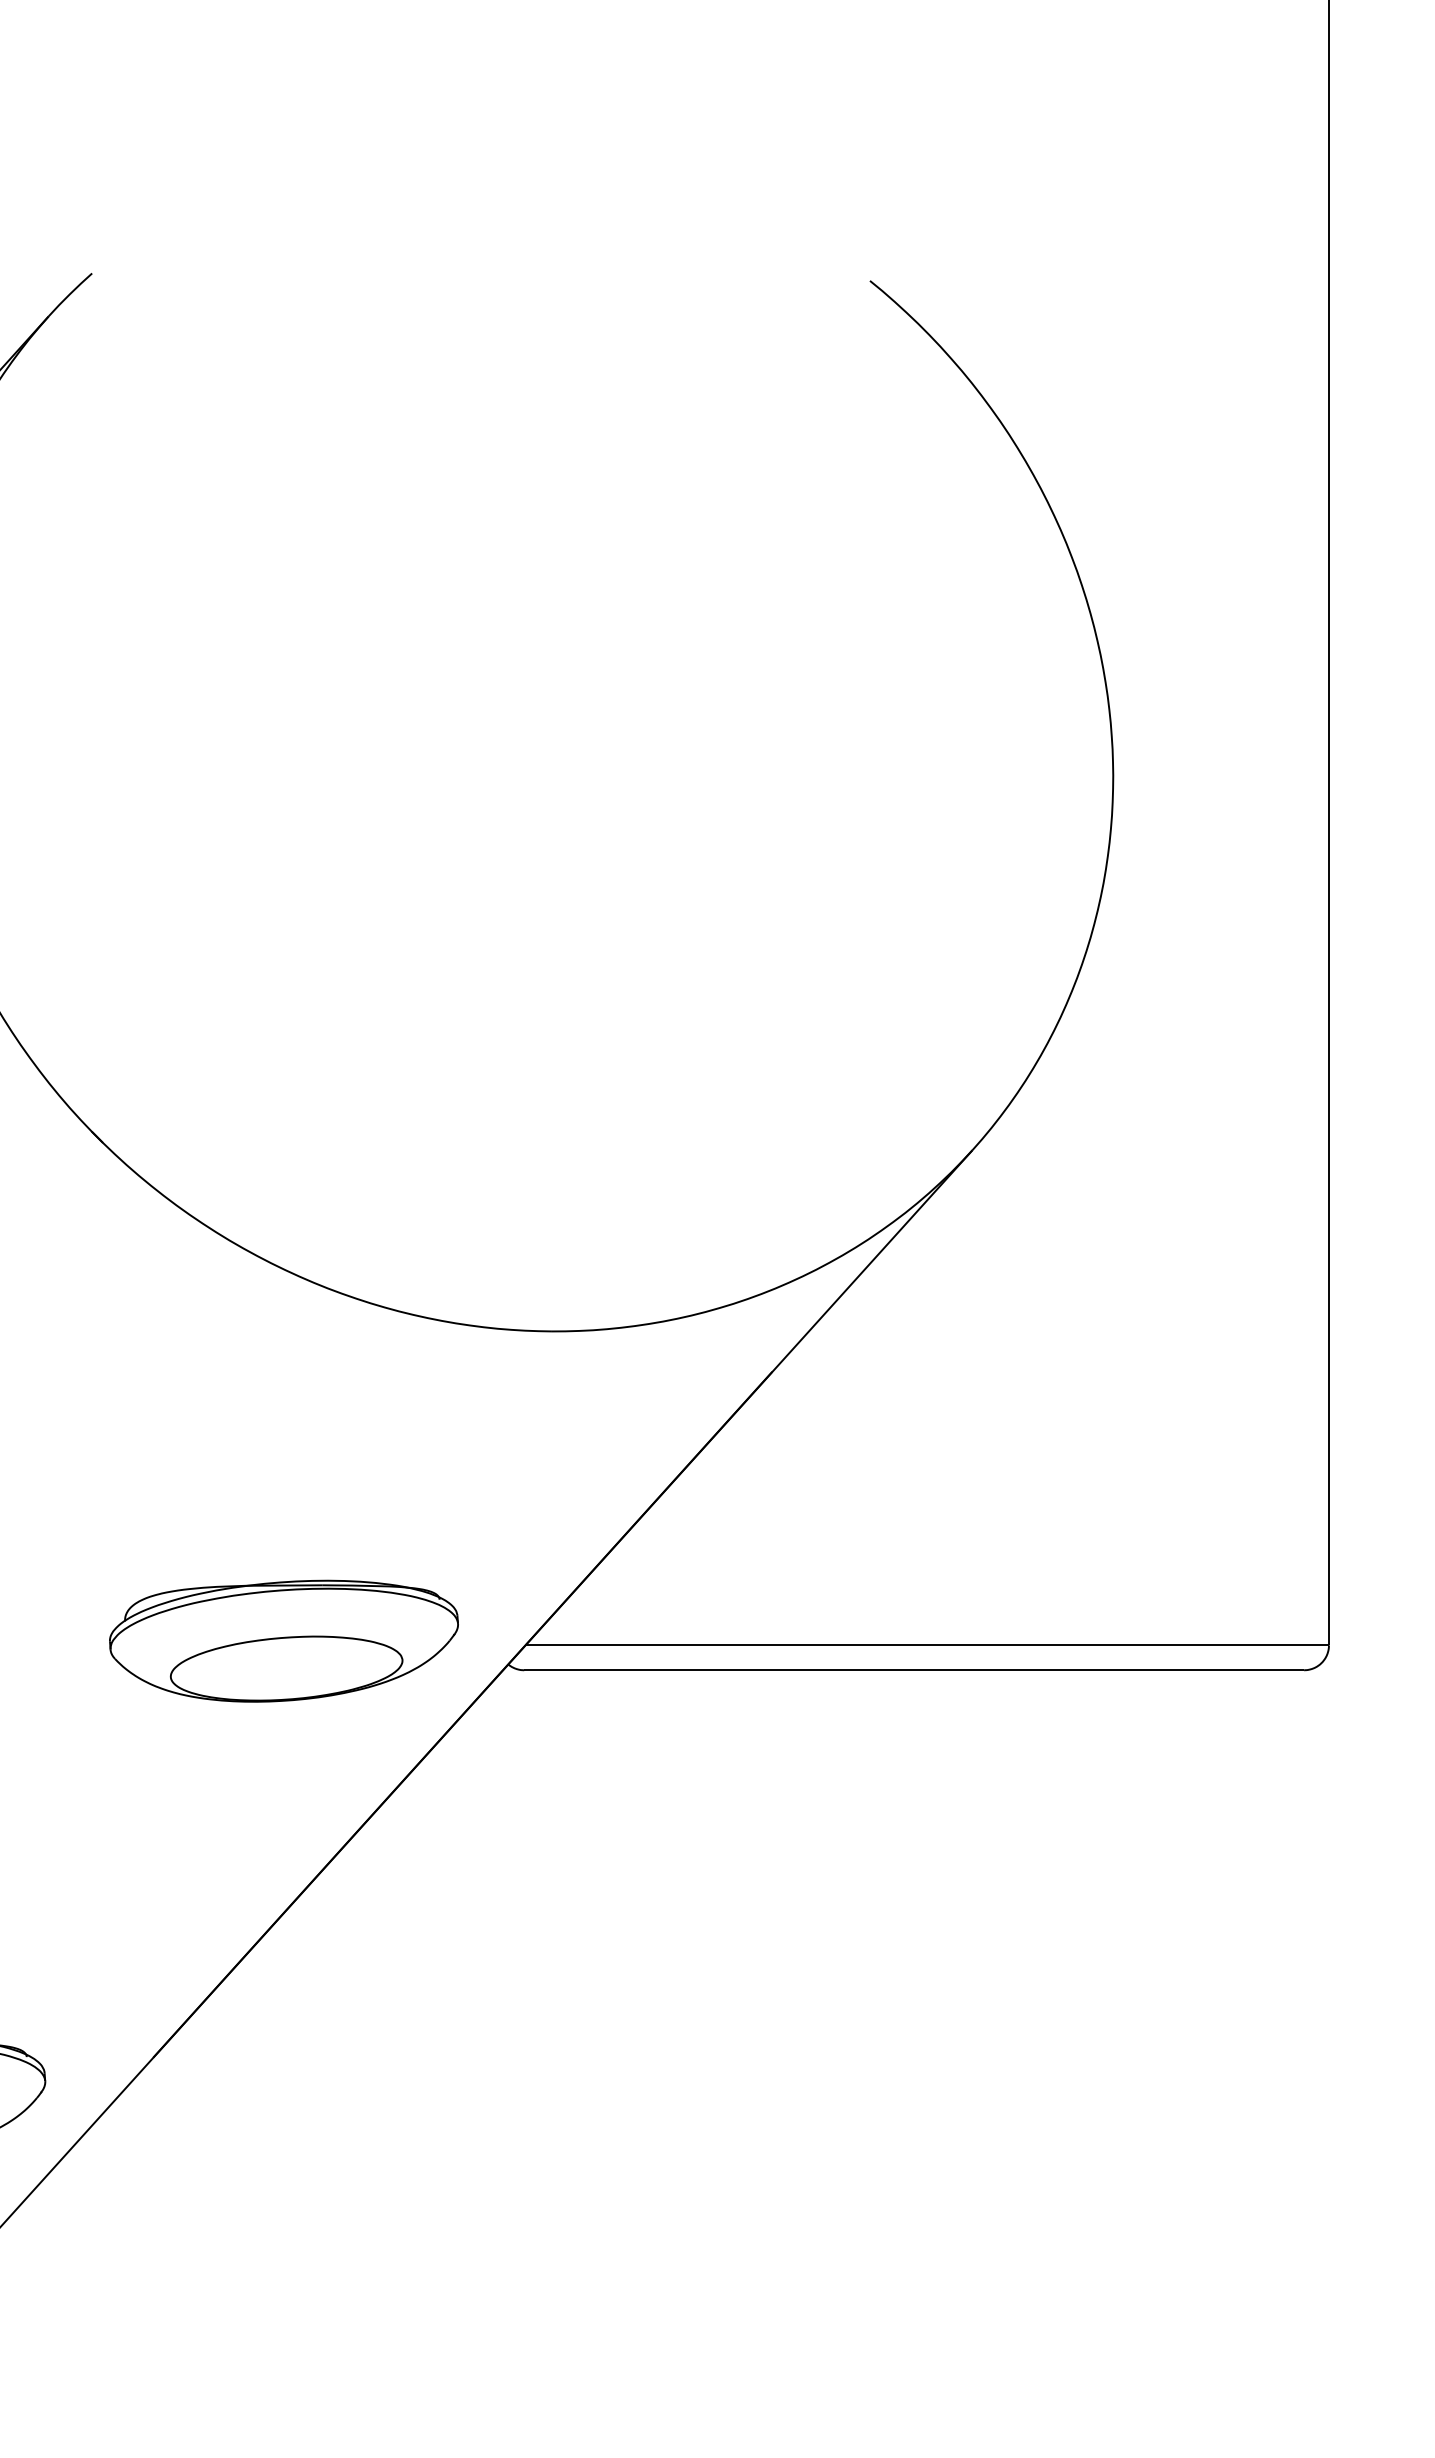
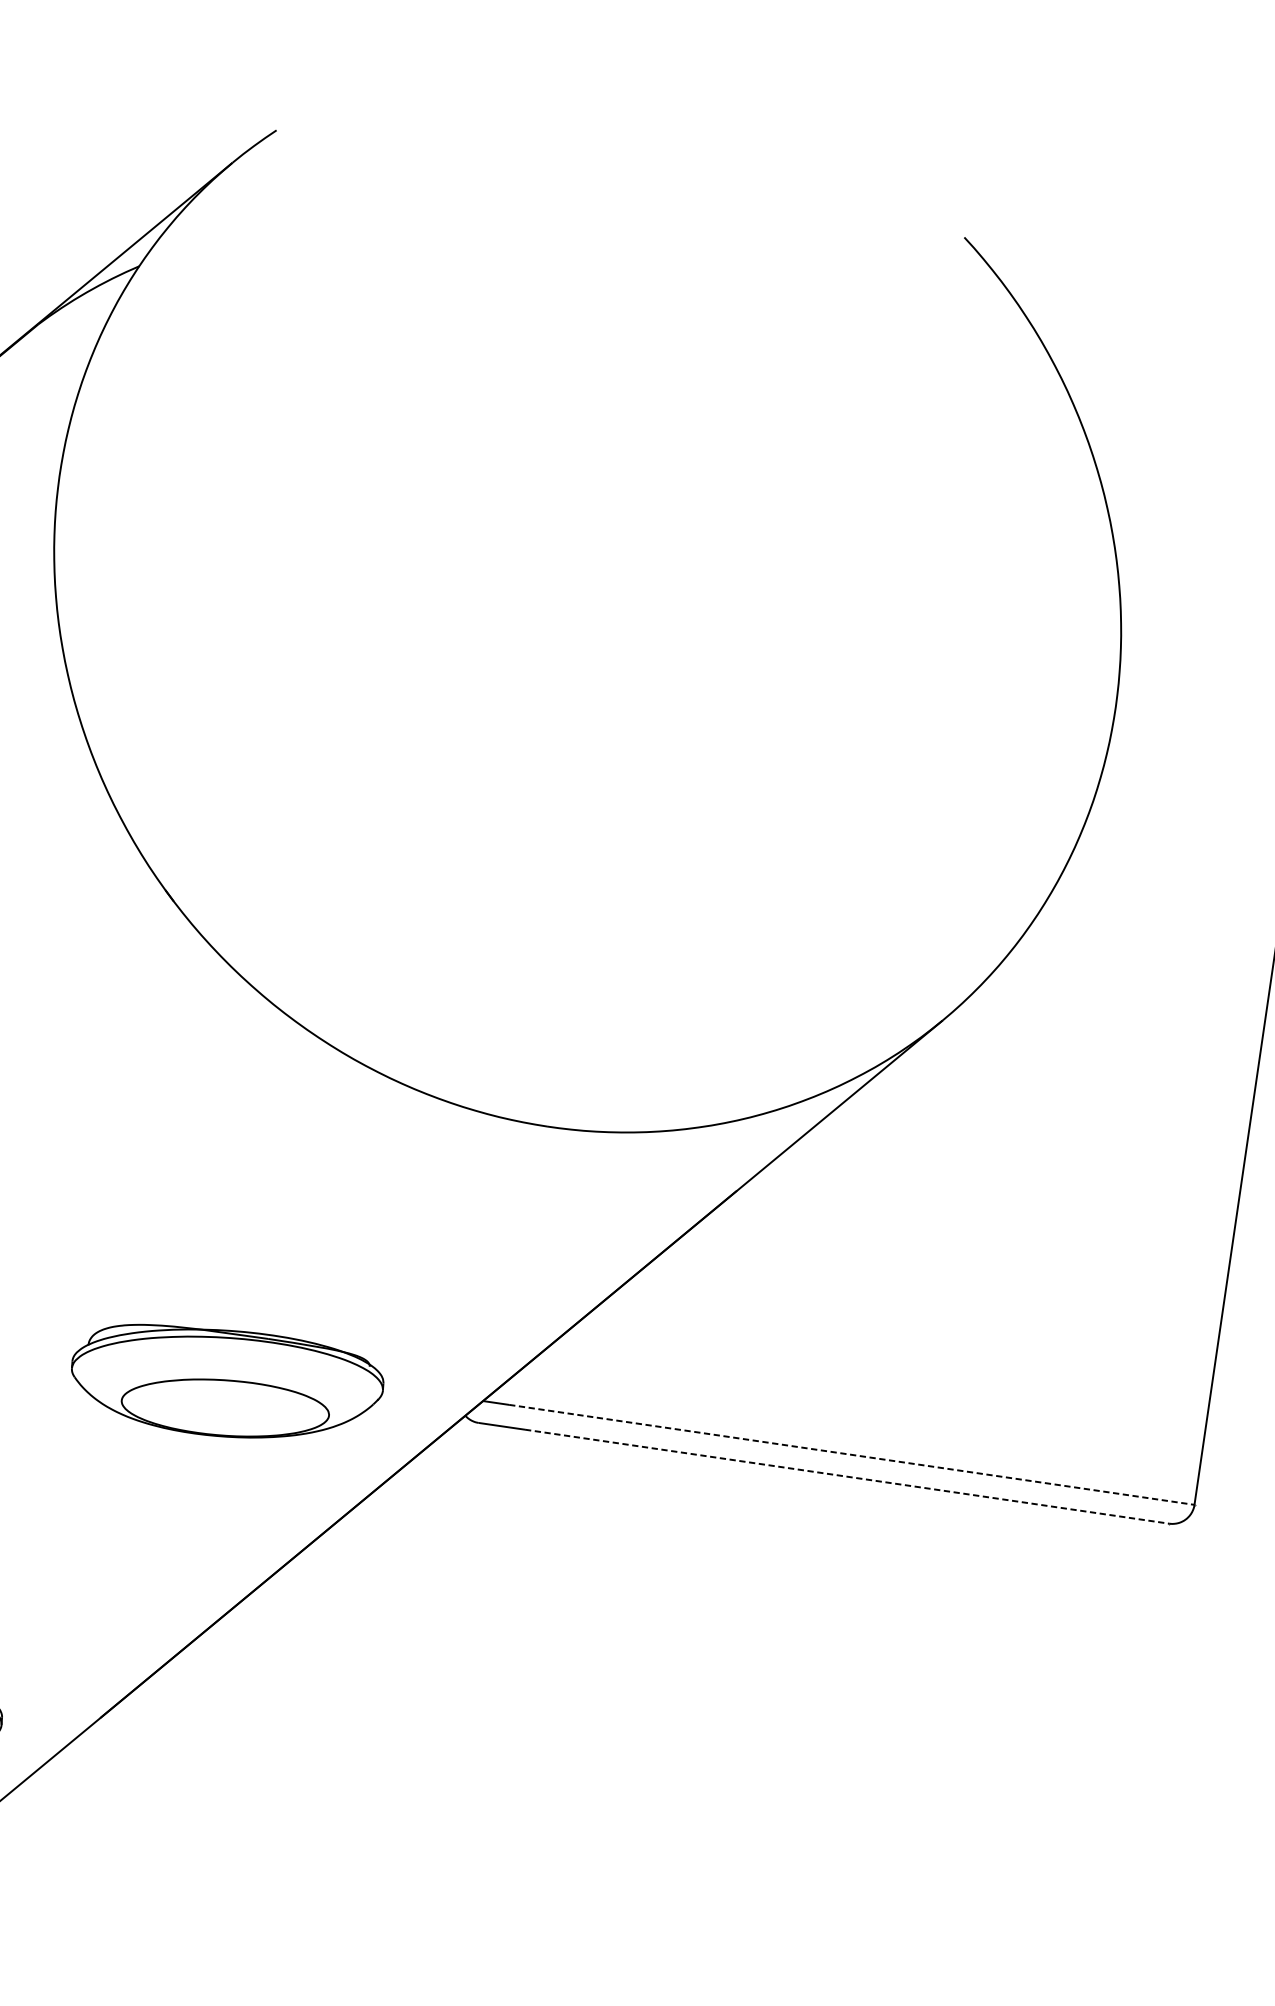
part: (283, 1640) -> (226, 1382), moved
line: (942, 1645) -> (852, 1455), solid -> dashed
line: (941, 1670) -> (848, 1477), solid -> dashed

